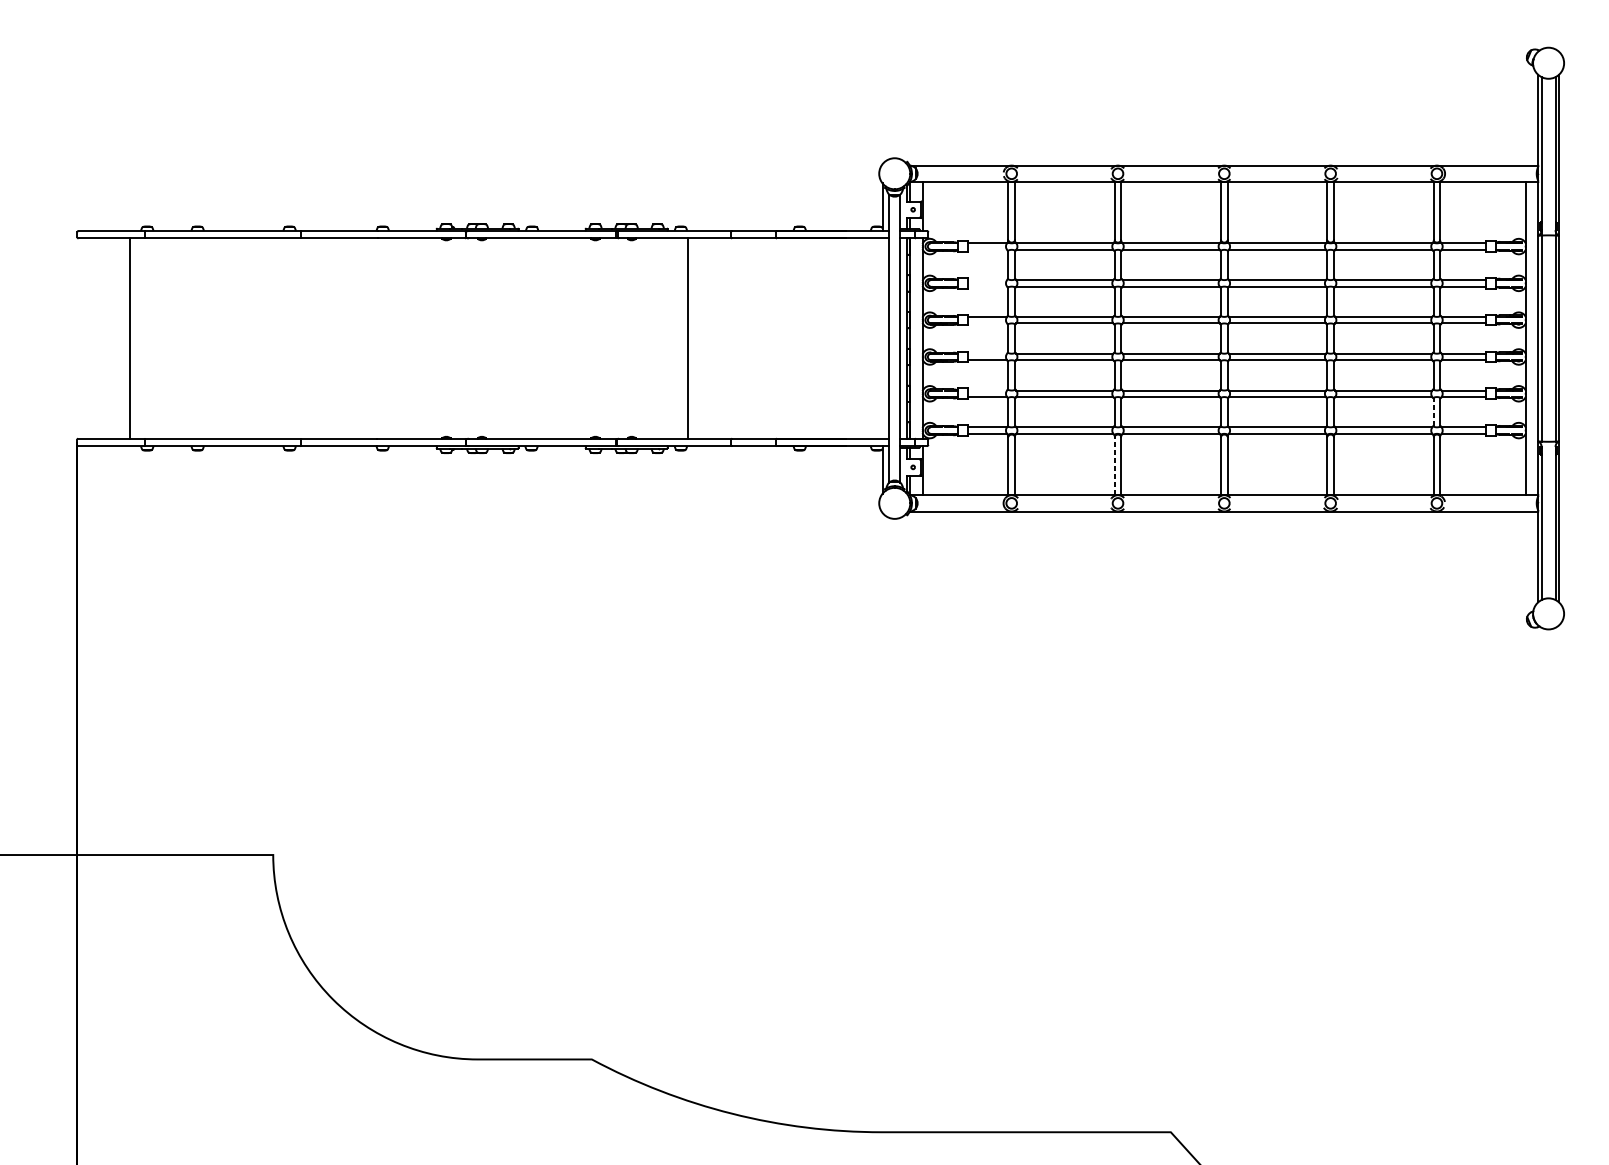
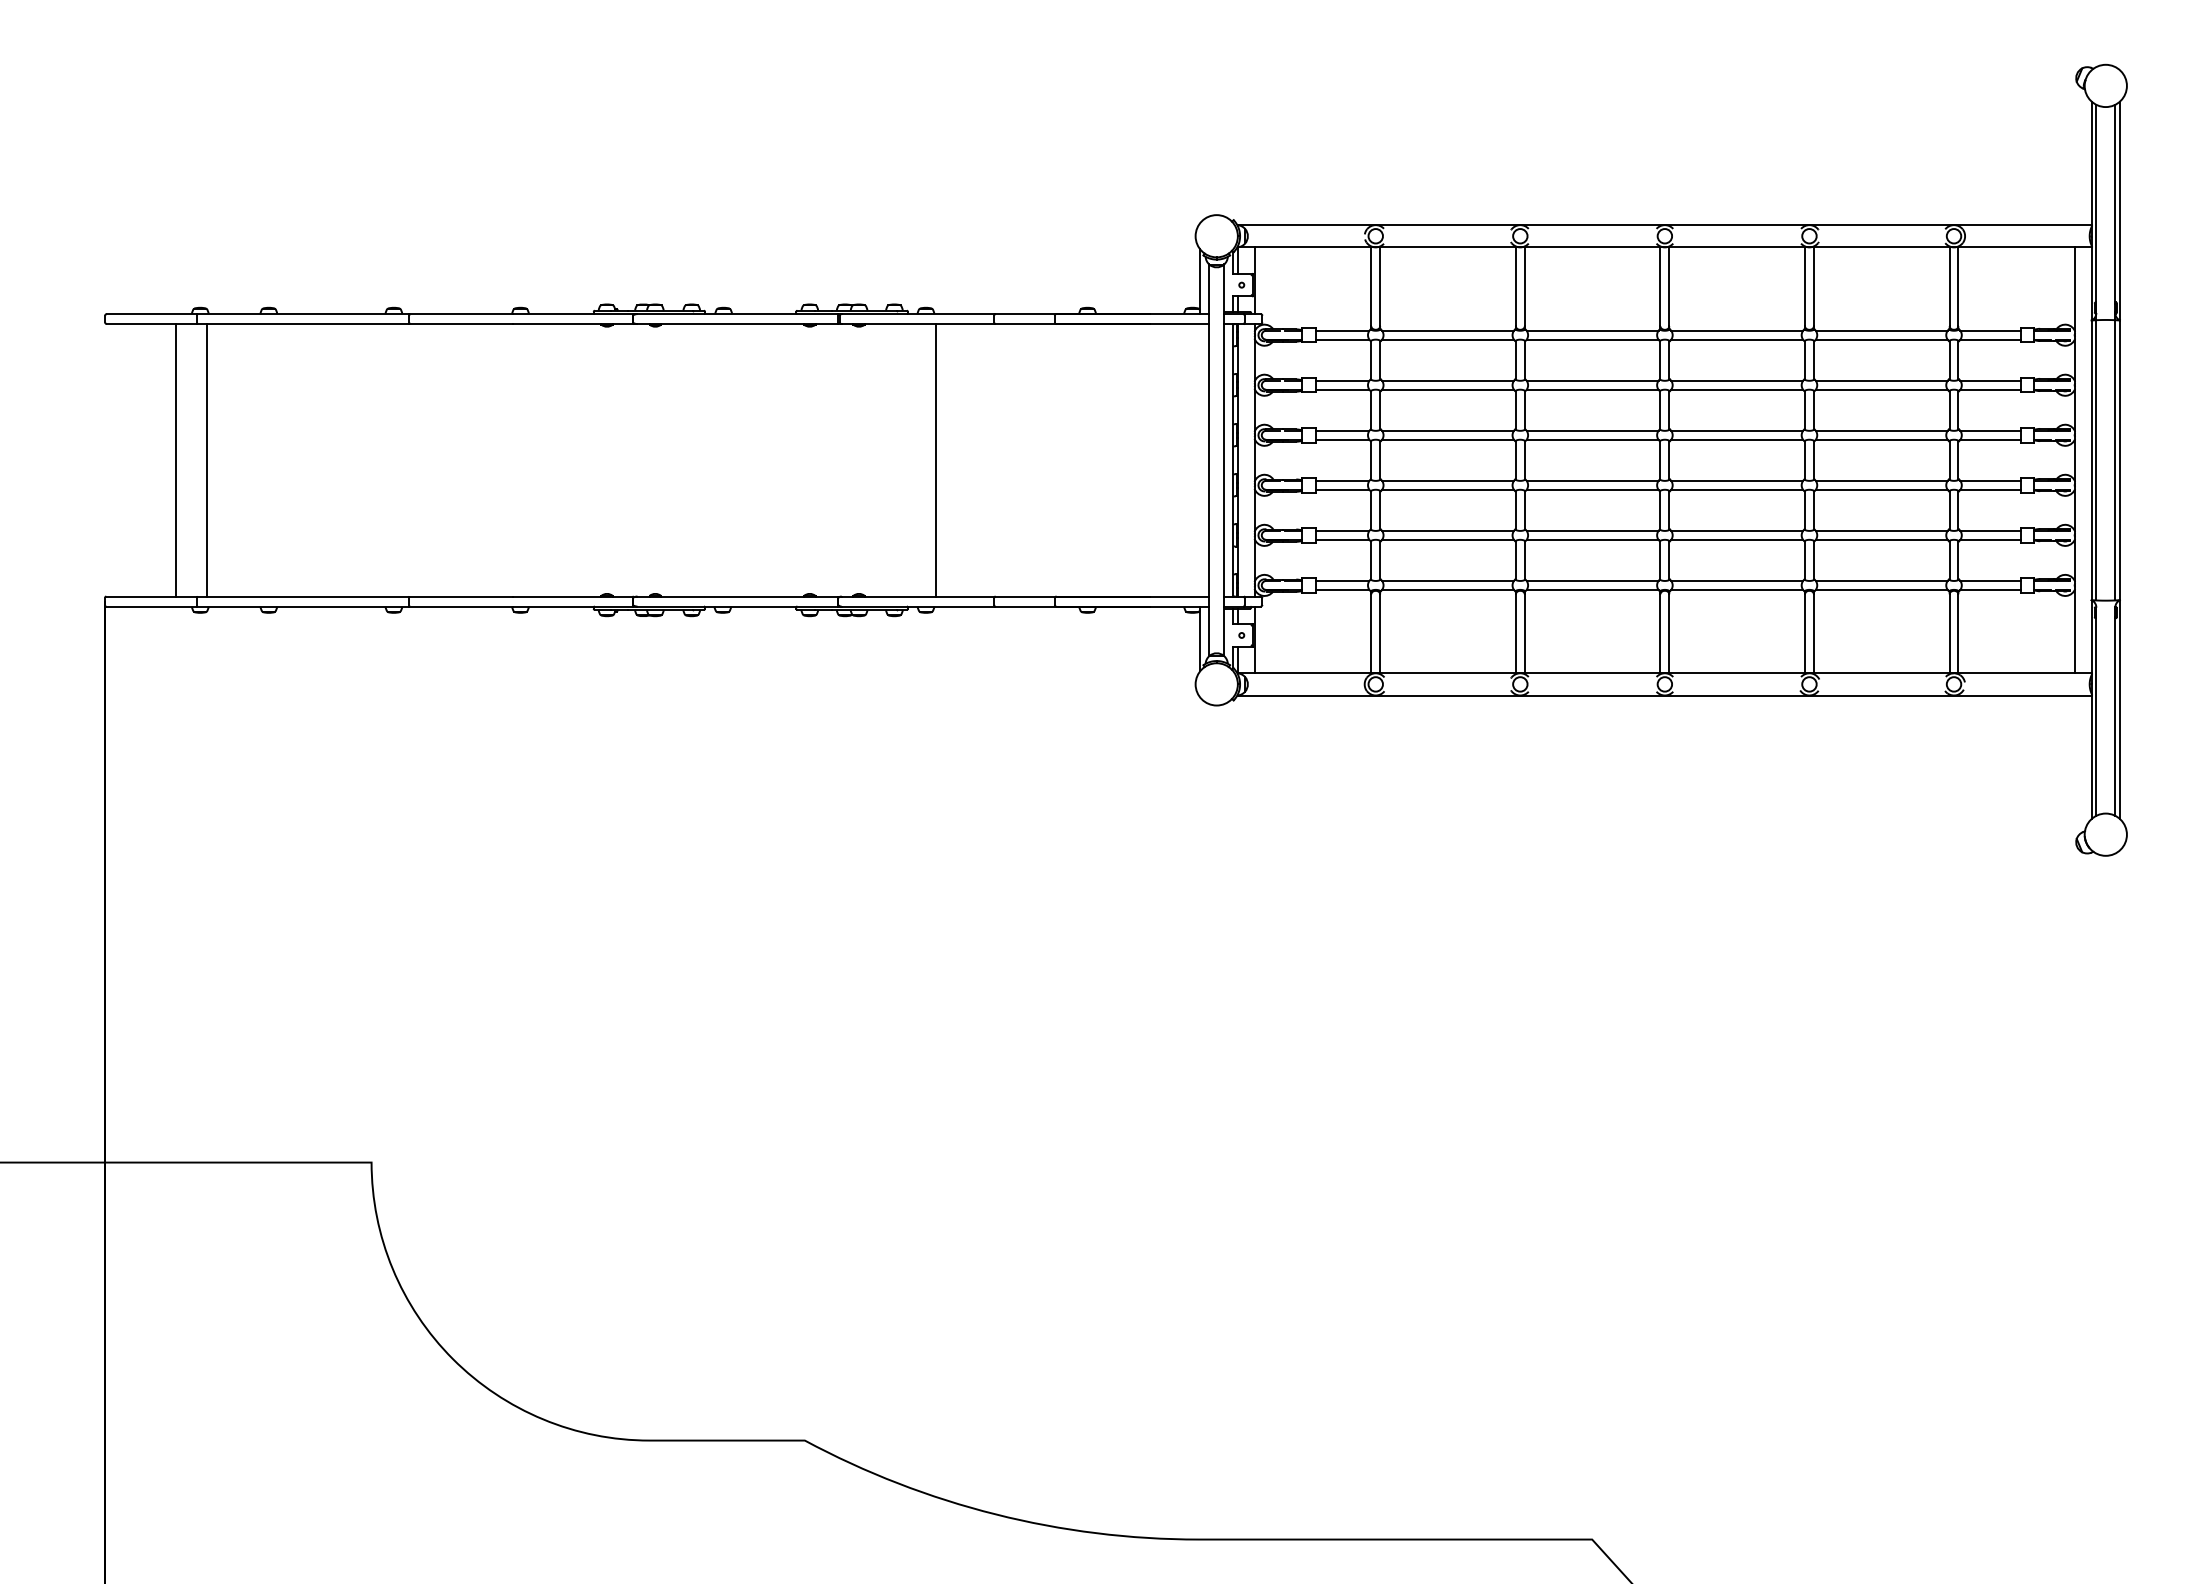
line: (987, 249) -> (1342, 339), added
line: (987, 279) -> (1342, 380), added
line: (987, 286) -> (1342, 389), added
line: (987, 323) -> (1342, 439), added
line: (151, 338) -> (206, 460), added
line: (987, 353) -> (1342, 480), added
line: (987, 390) -> (1342, 530), added
line: (1433, 412) -> (1949, 560), dashed -> solid
line: (1114, 465) -> (1515, 633), dashed -> solid

